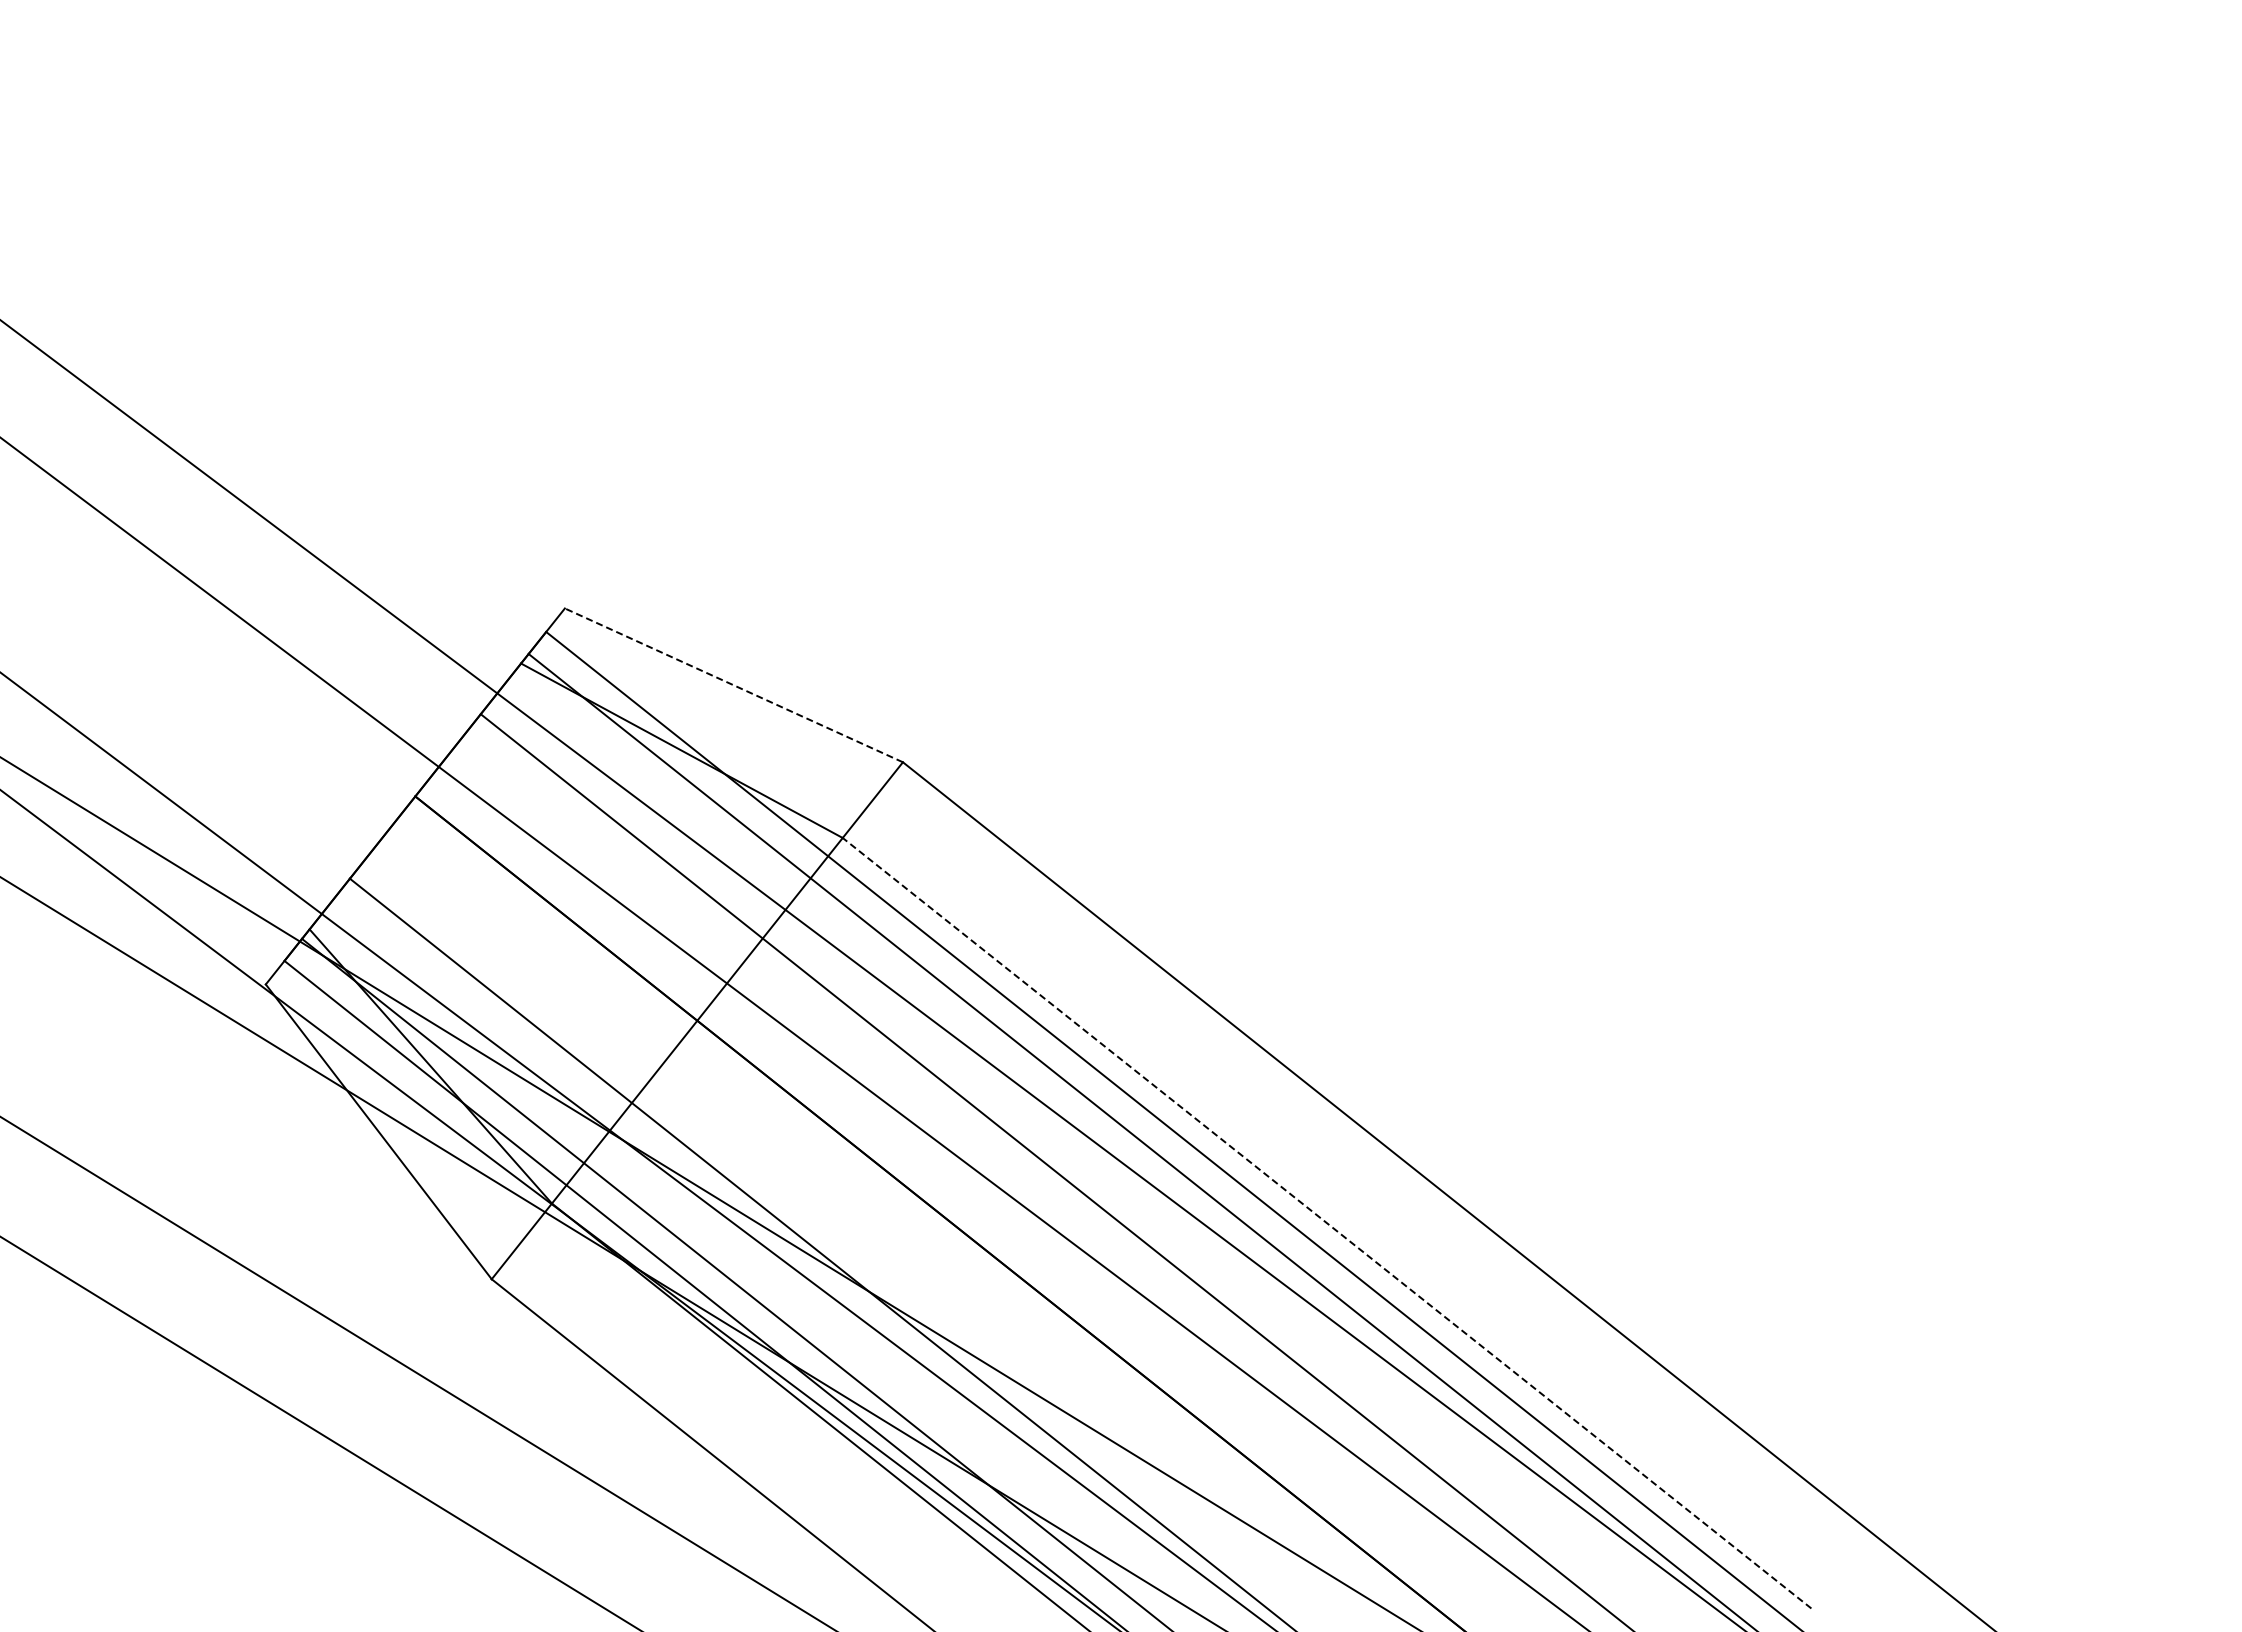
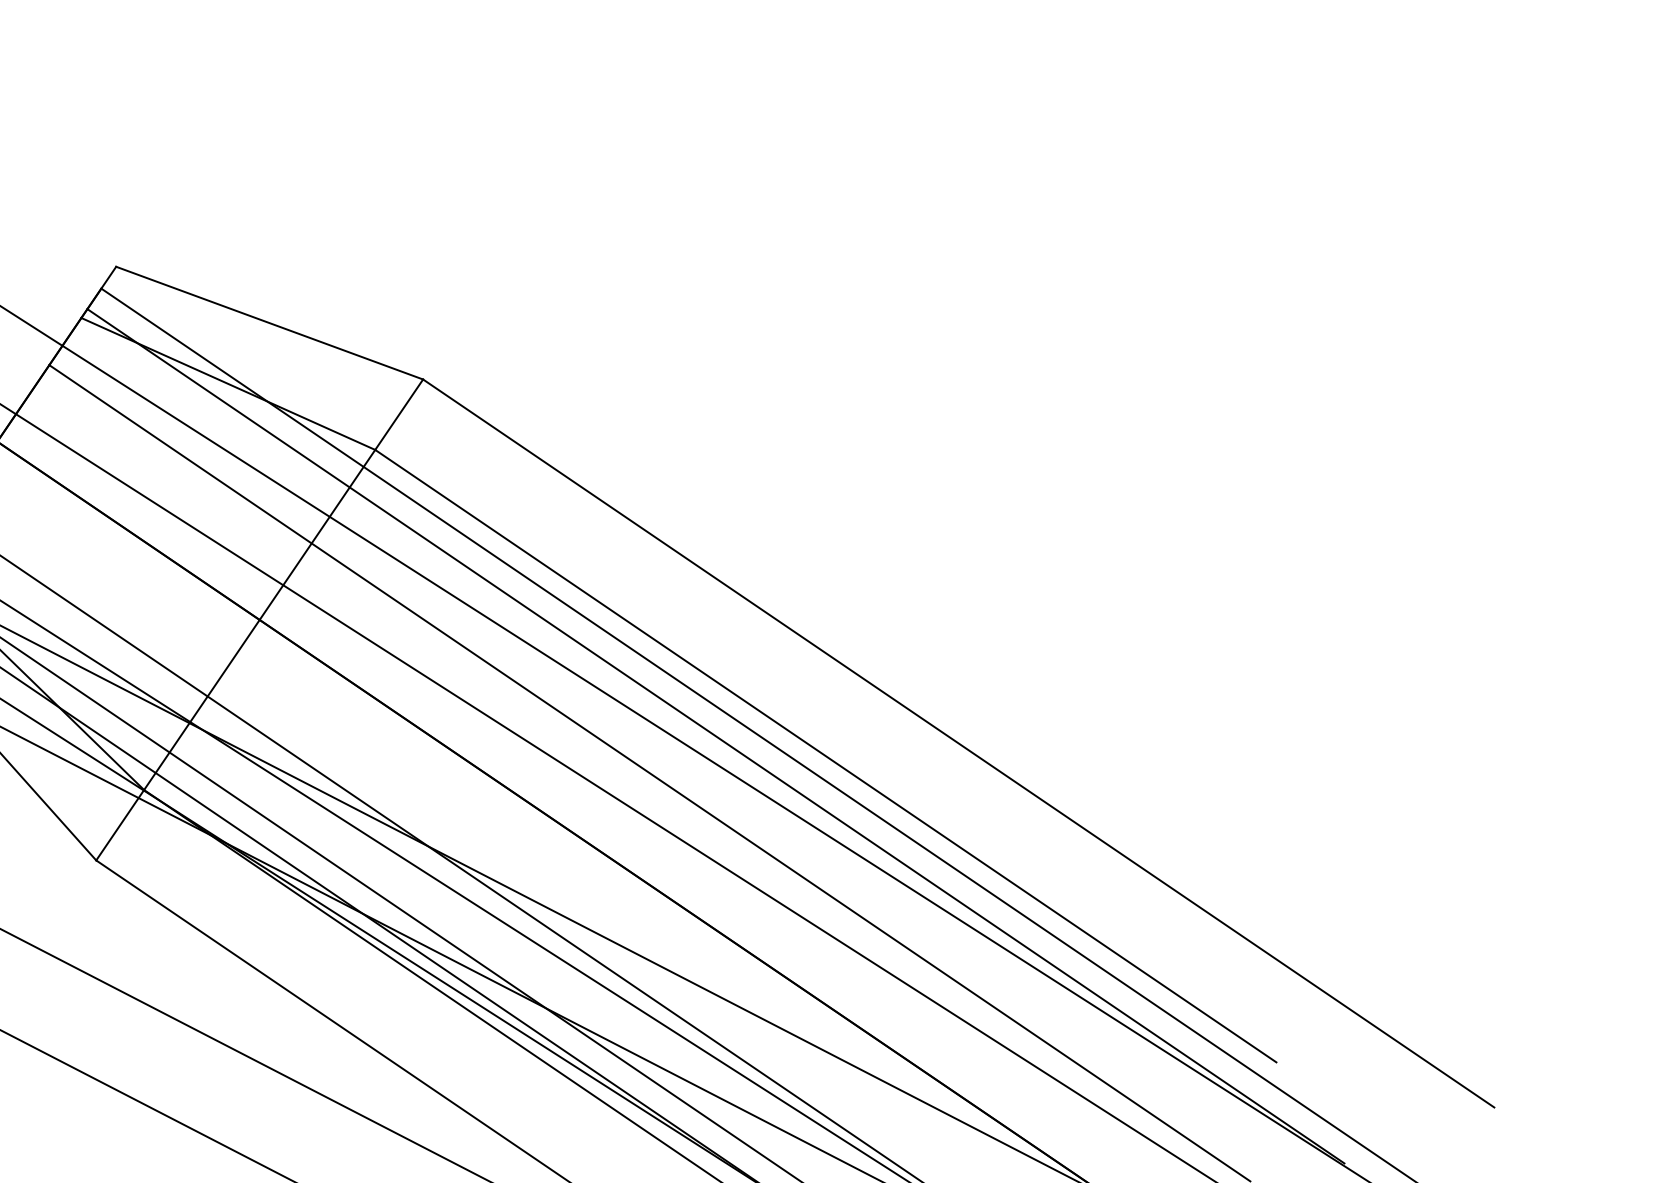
line: (733, 685) -> (269, 323), dashed -> solid
line: (1327, 1223) -> (826, 756), dashed -> solid

